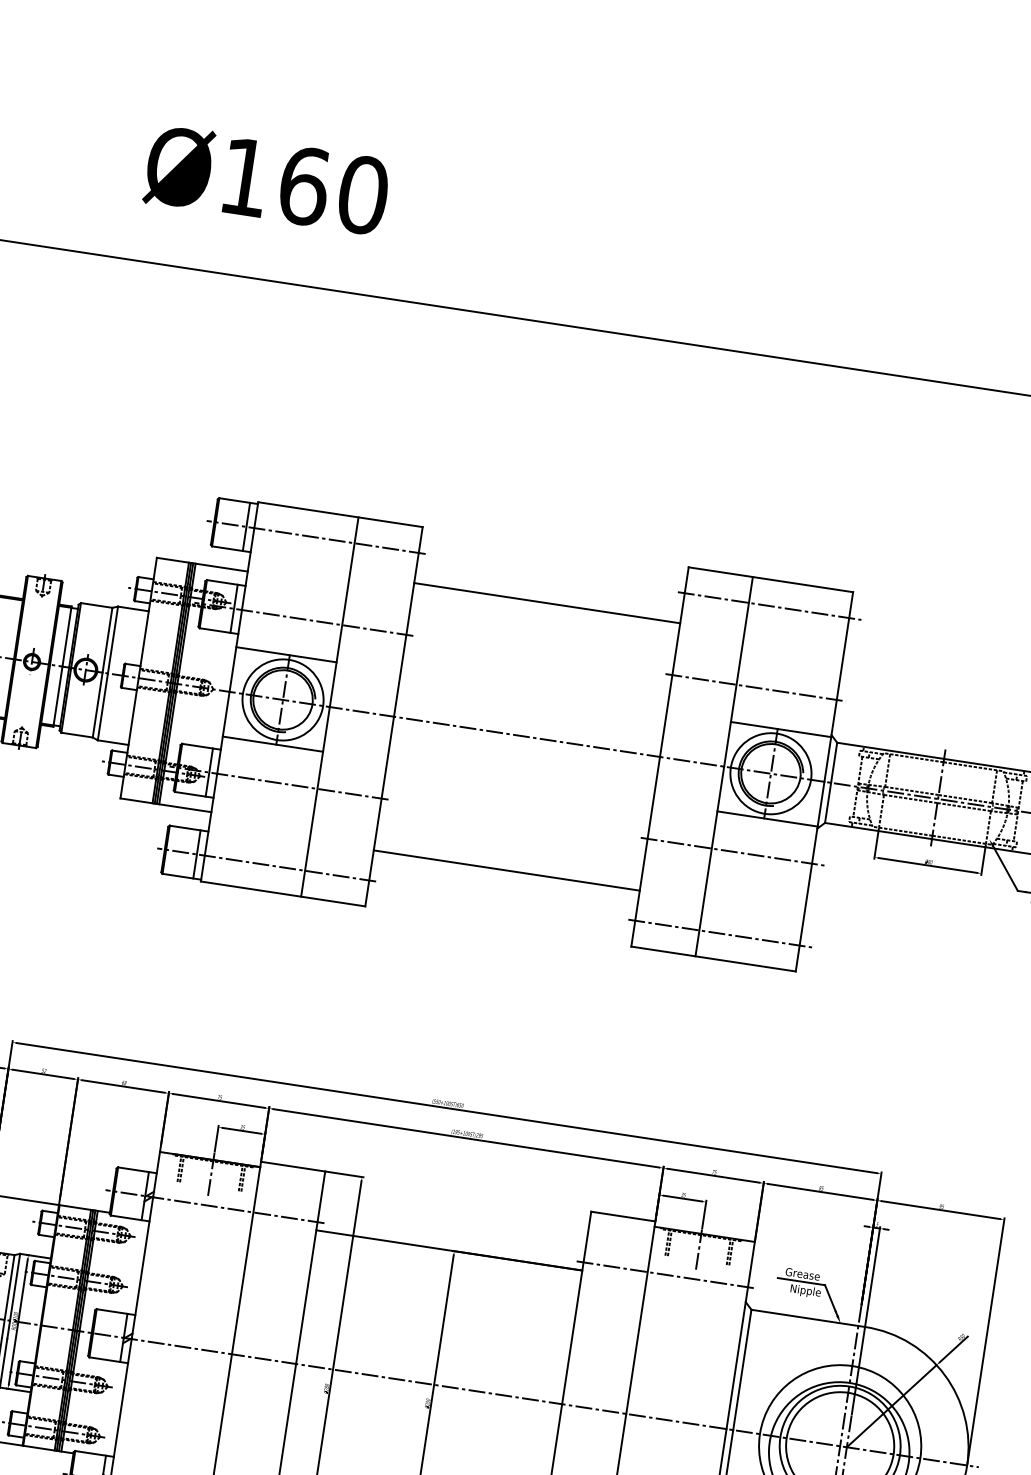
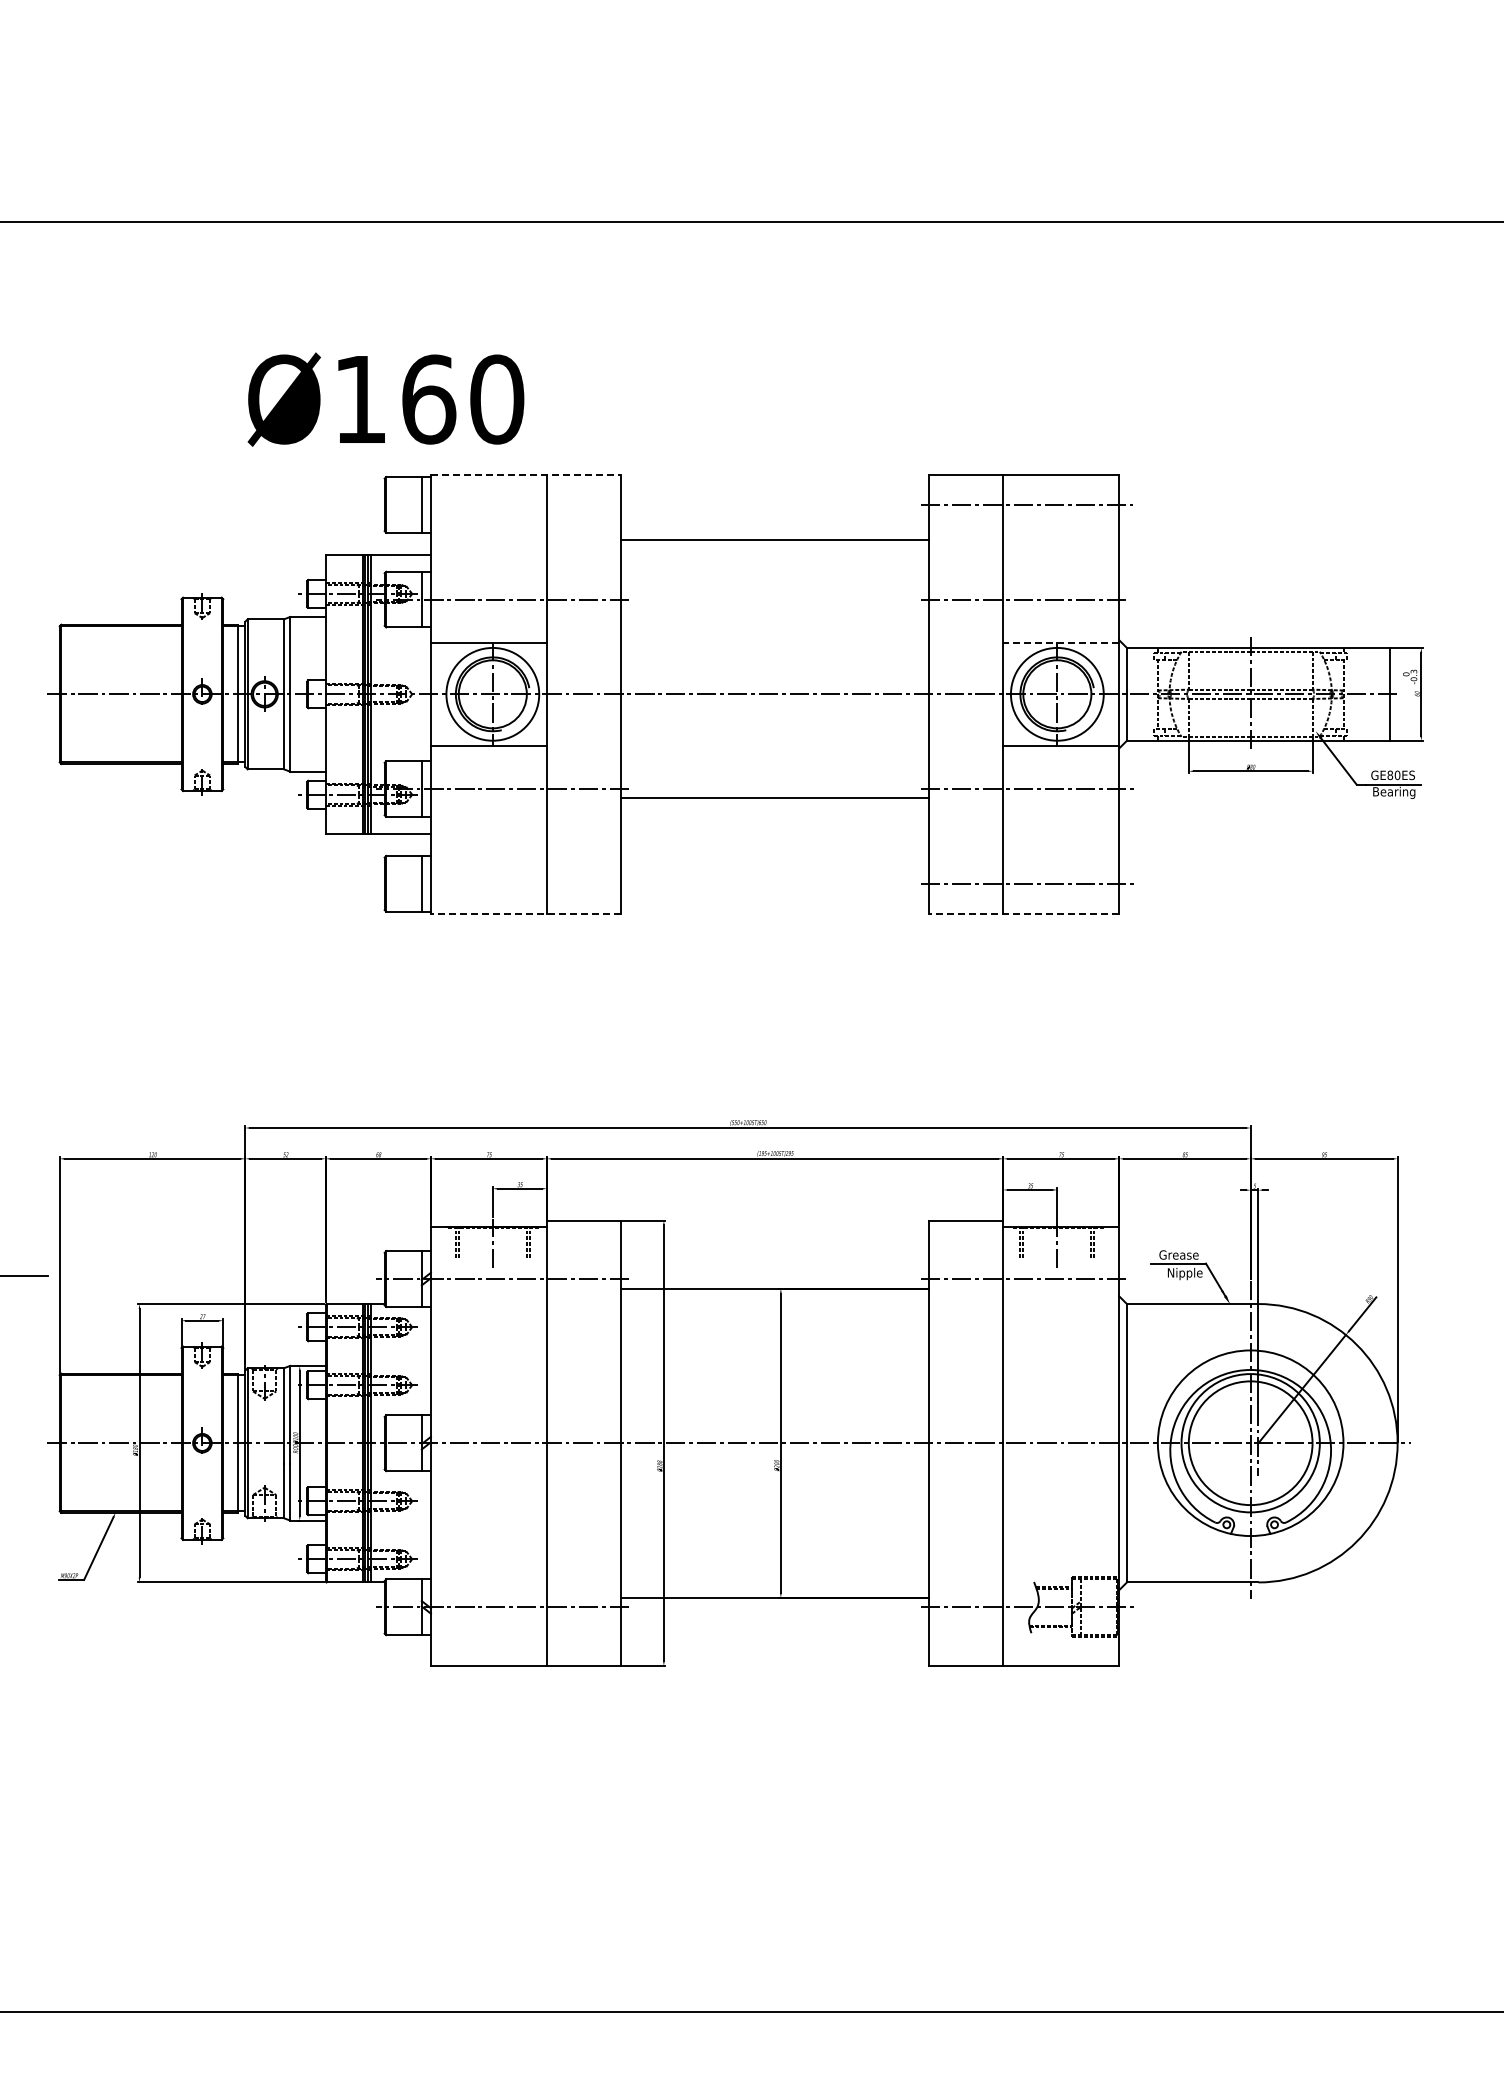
text: (266, 180) -> (385, 399), moved
line: (340, 514) -> (526, 474), solid -> dashed
line: (316, 537) -> (502, 504), removed
line: (781, 729) -> (1061, 642), solid -> dashed
line: (266, 864) -> (502, 883), removed
line: (506, 870) -> (774, 798), moved
line: (282, 893) -> (525, 913), solid -> dashed
line: (713, 958) -> (1023, 913), solid -> dashed

